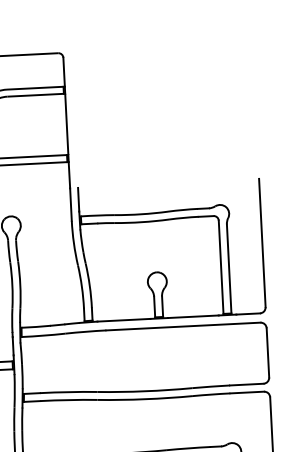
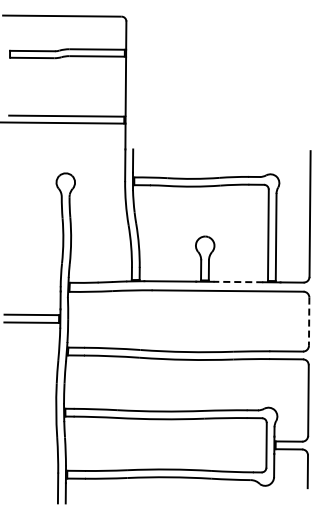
line: (193, 317) -> (238, 282), solid -> dashed
line: (268, 353) -> (309, 322), solid -> dashed

